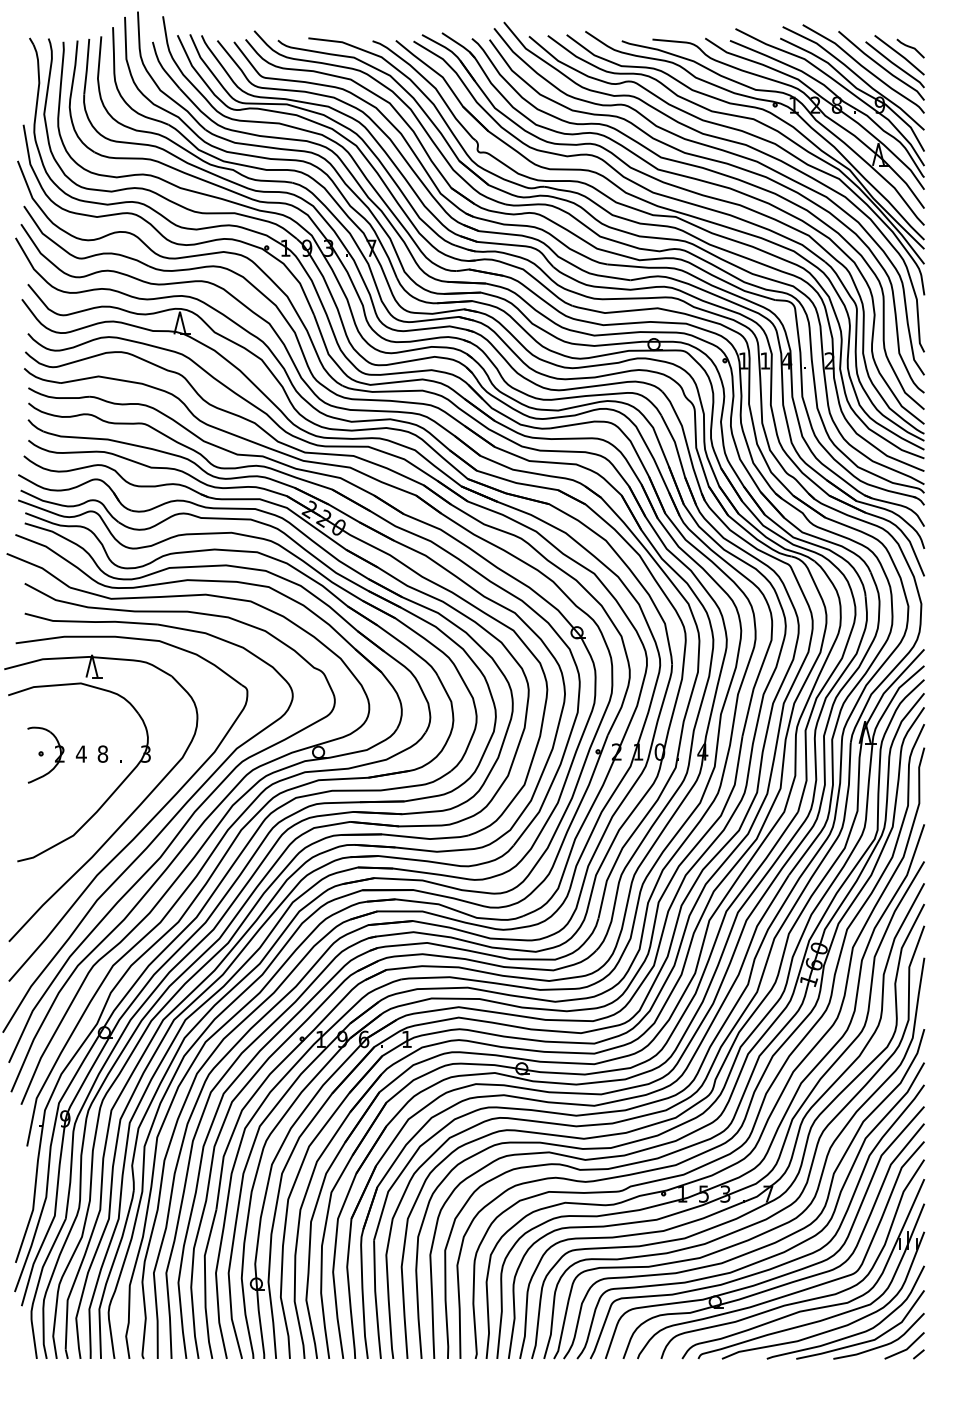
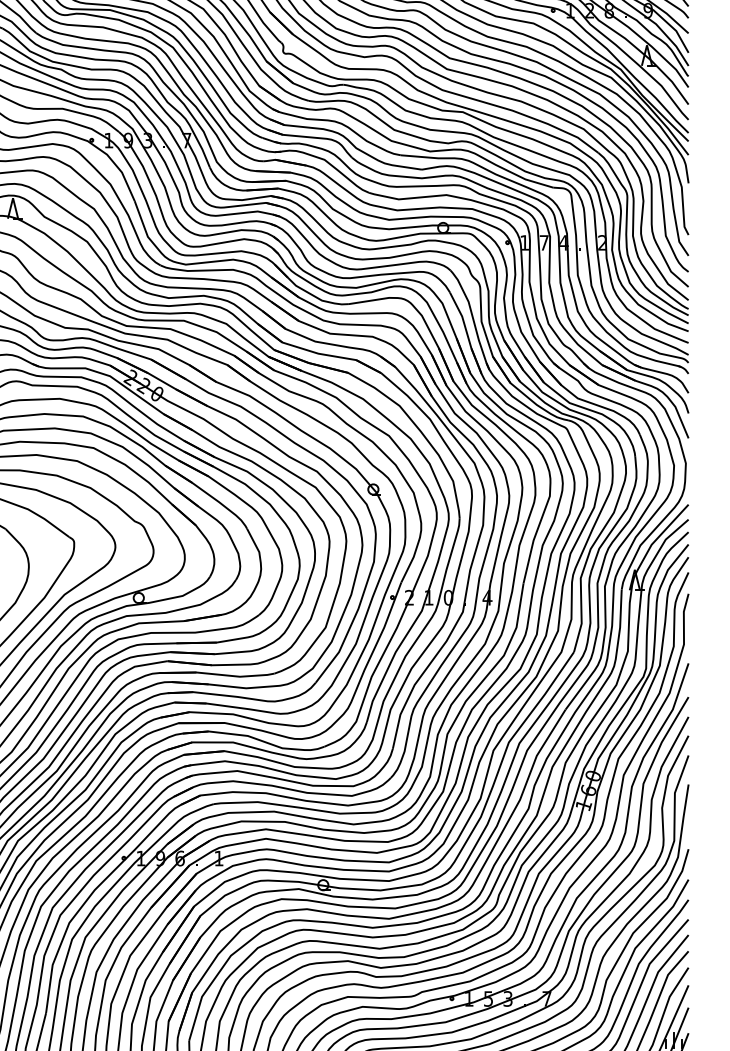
text: (765, 360) -> (544, 242), 1 -> 7

